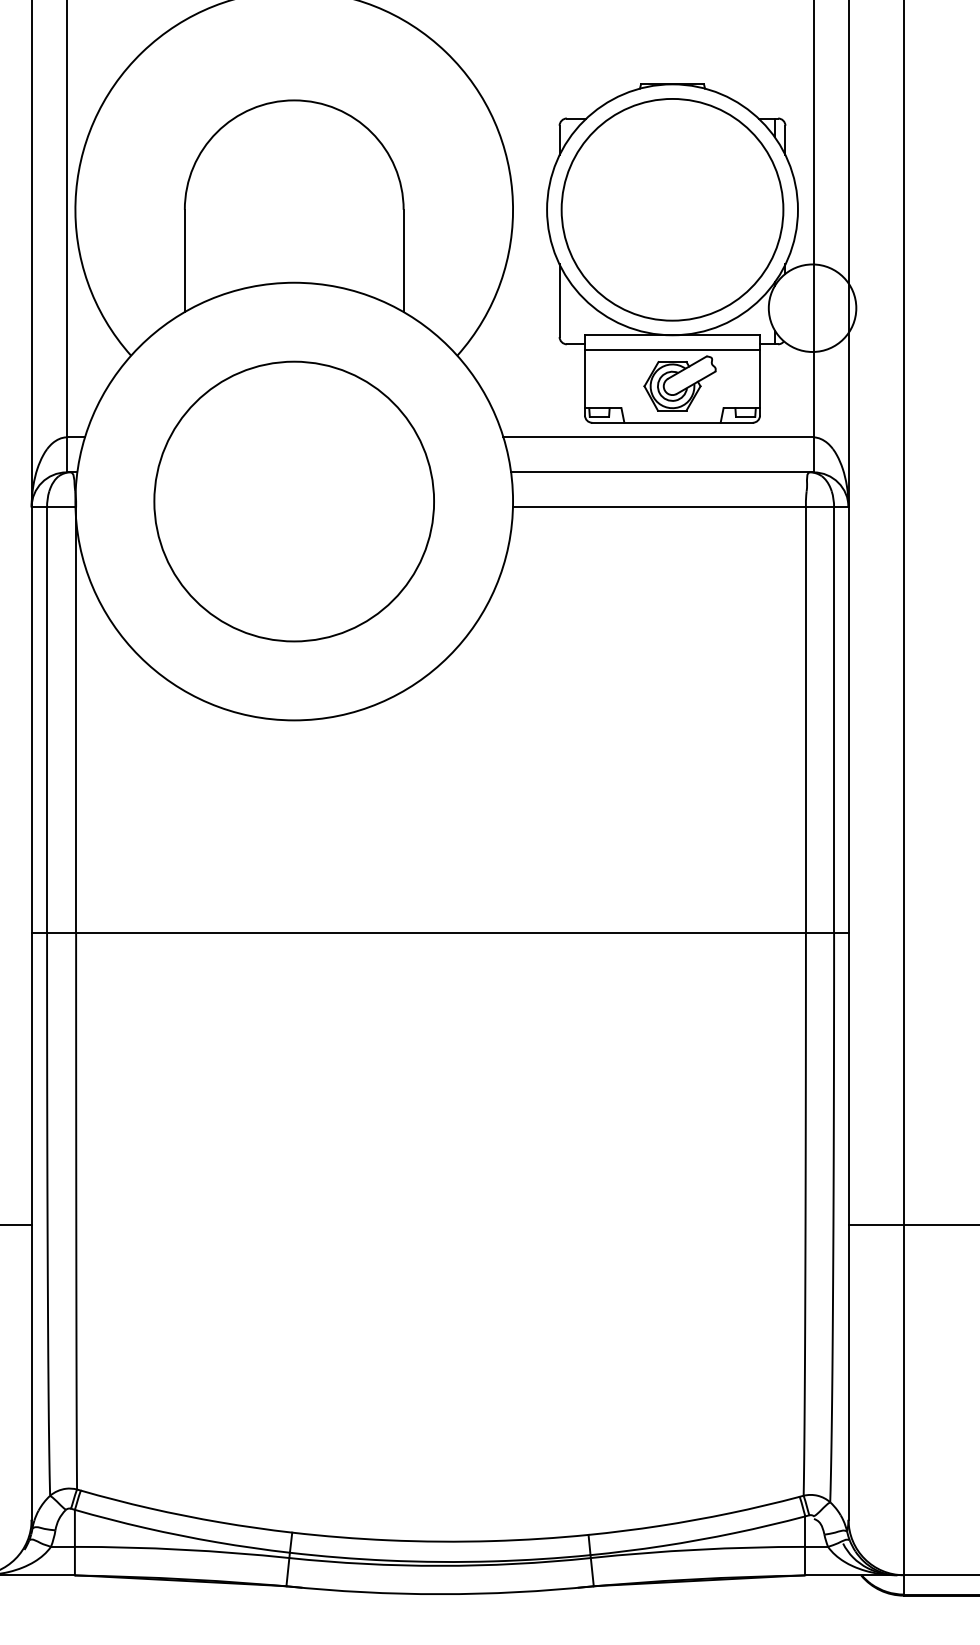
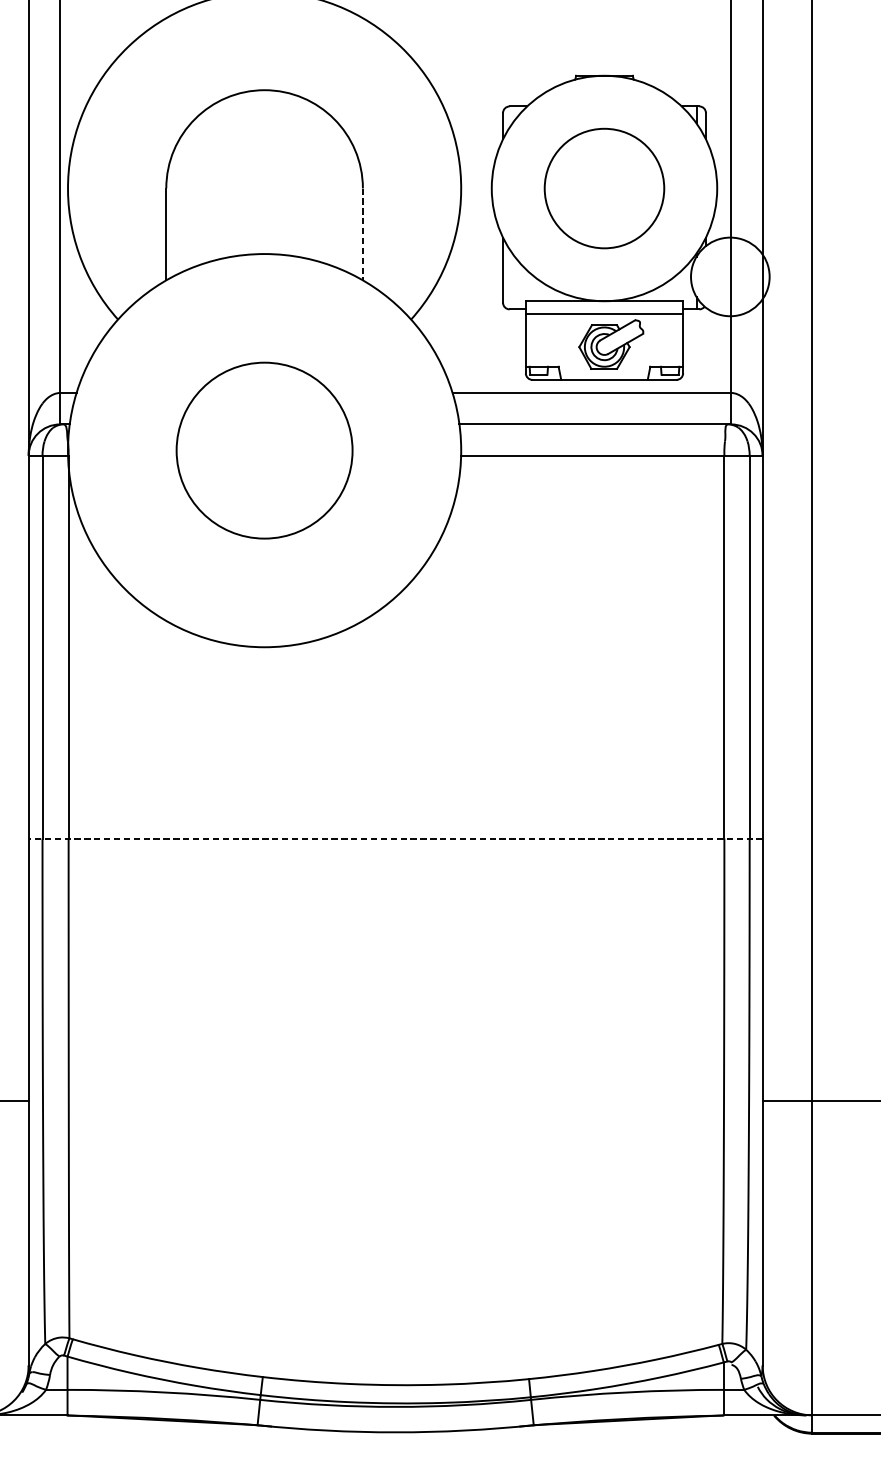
circle: (672, 209) -> (604, 188), size x0.6
line: (403, 261) -> (362, 234), solid -> dashed
circle: (294, 501) -> (264, 450), size x0.7
line: (439, 933) -> (395, 838), solid -> dashed

